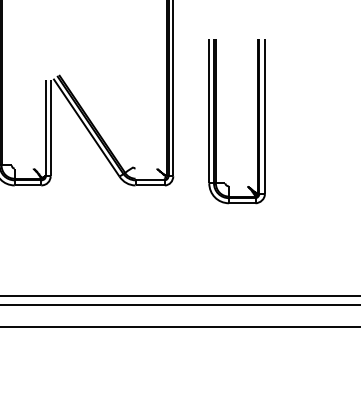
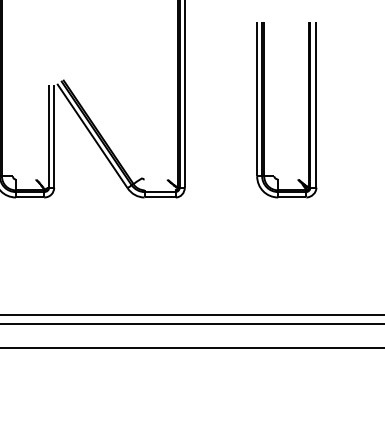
part: (216, 121) -> (264, 110), moved

